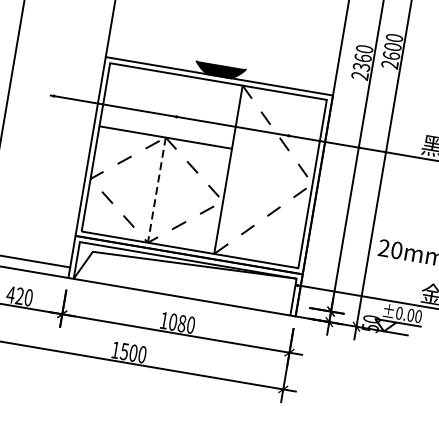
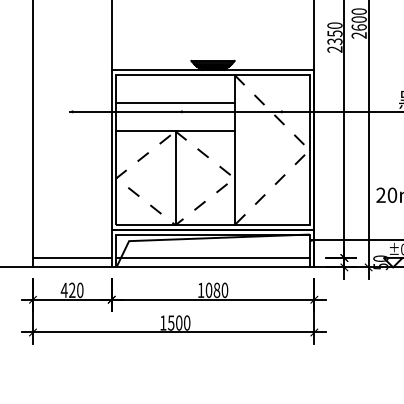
text: (362, 57) -> (334, 33), 2360 -> 2350
line: (171, 106) -> (175, 103), added
line: (156, 190) -> (175, 178), dashed -> solid
line: (183, 287) -> (212, 258), added

